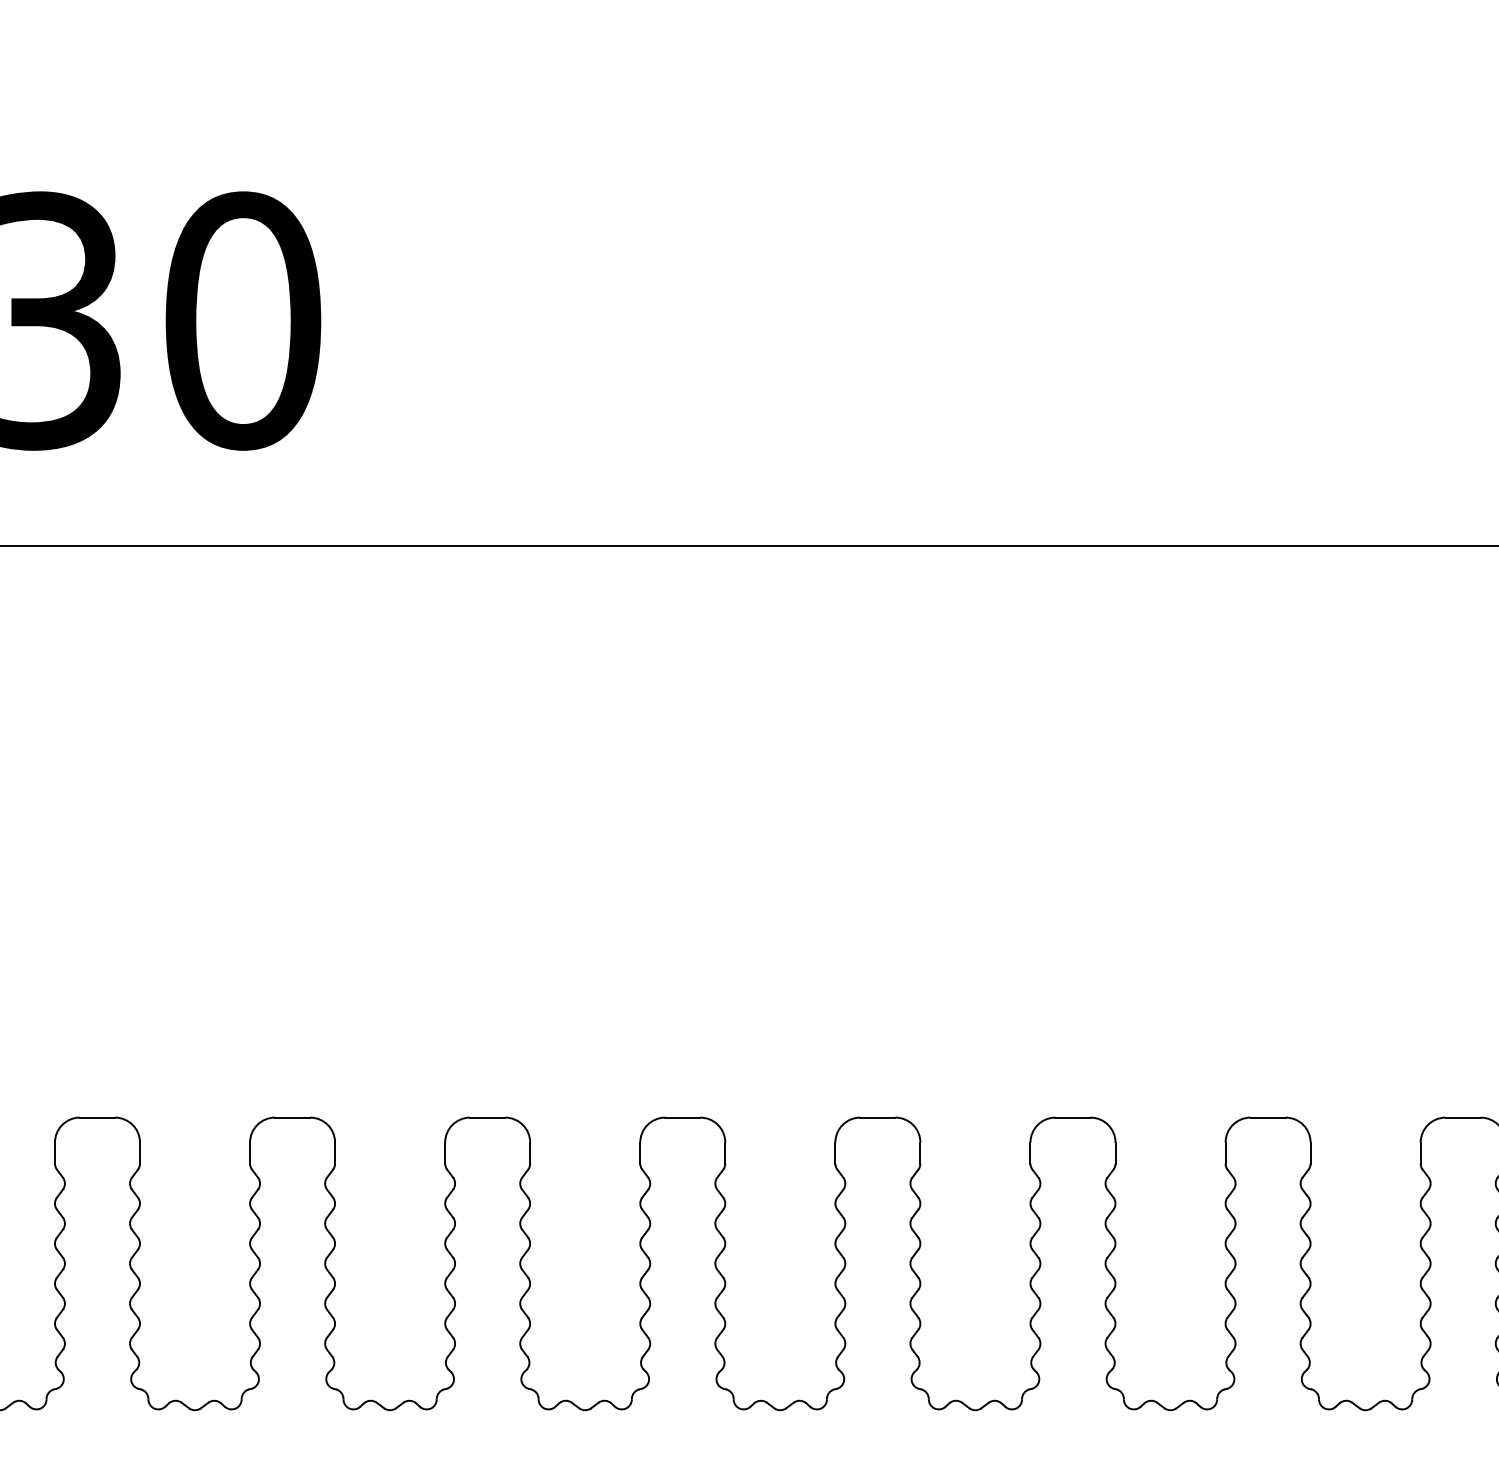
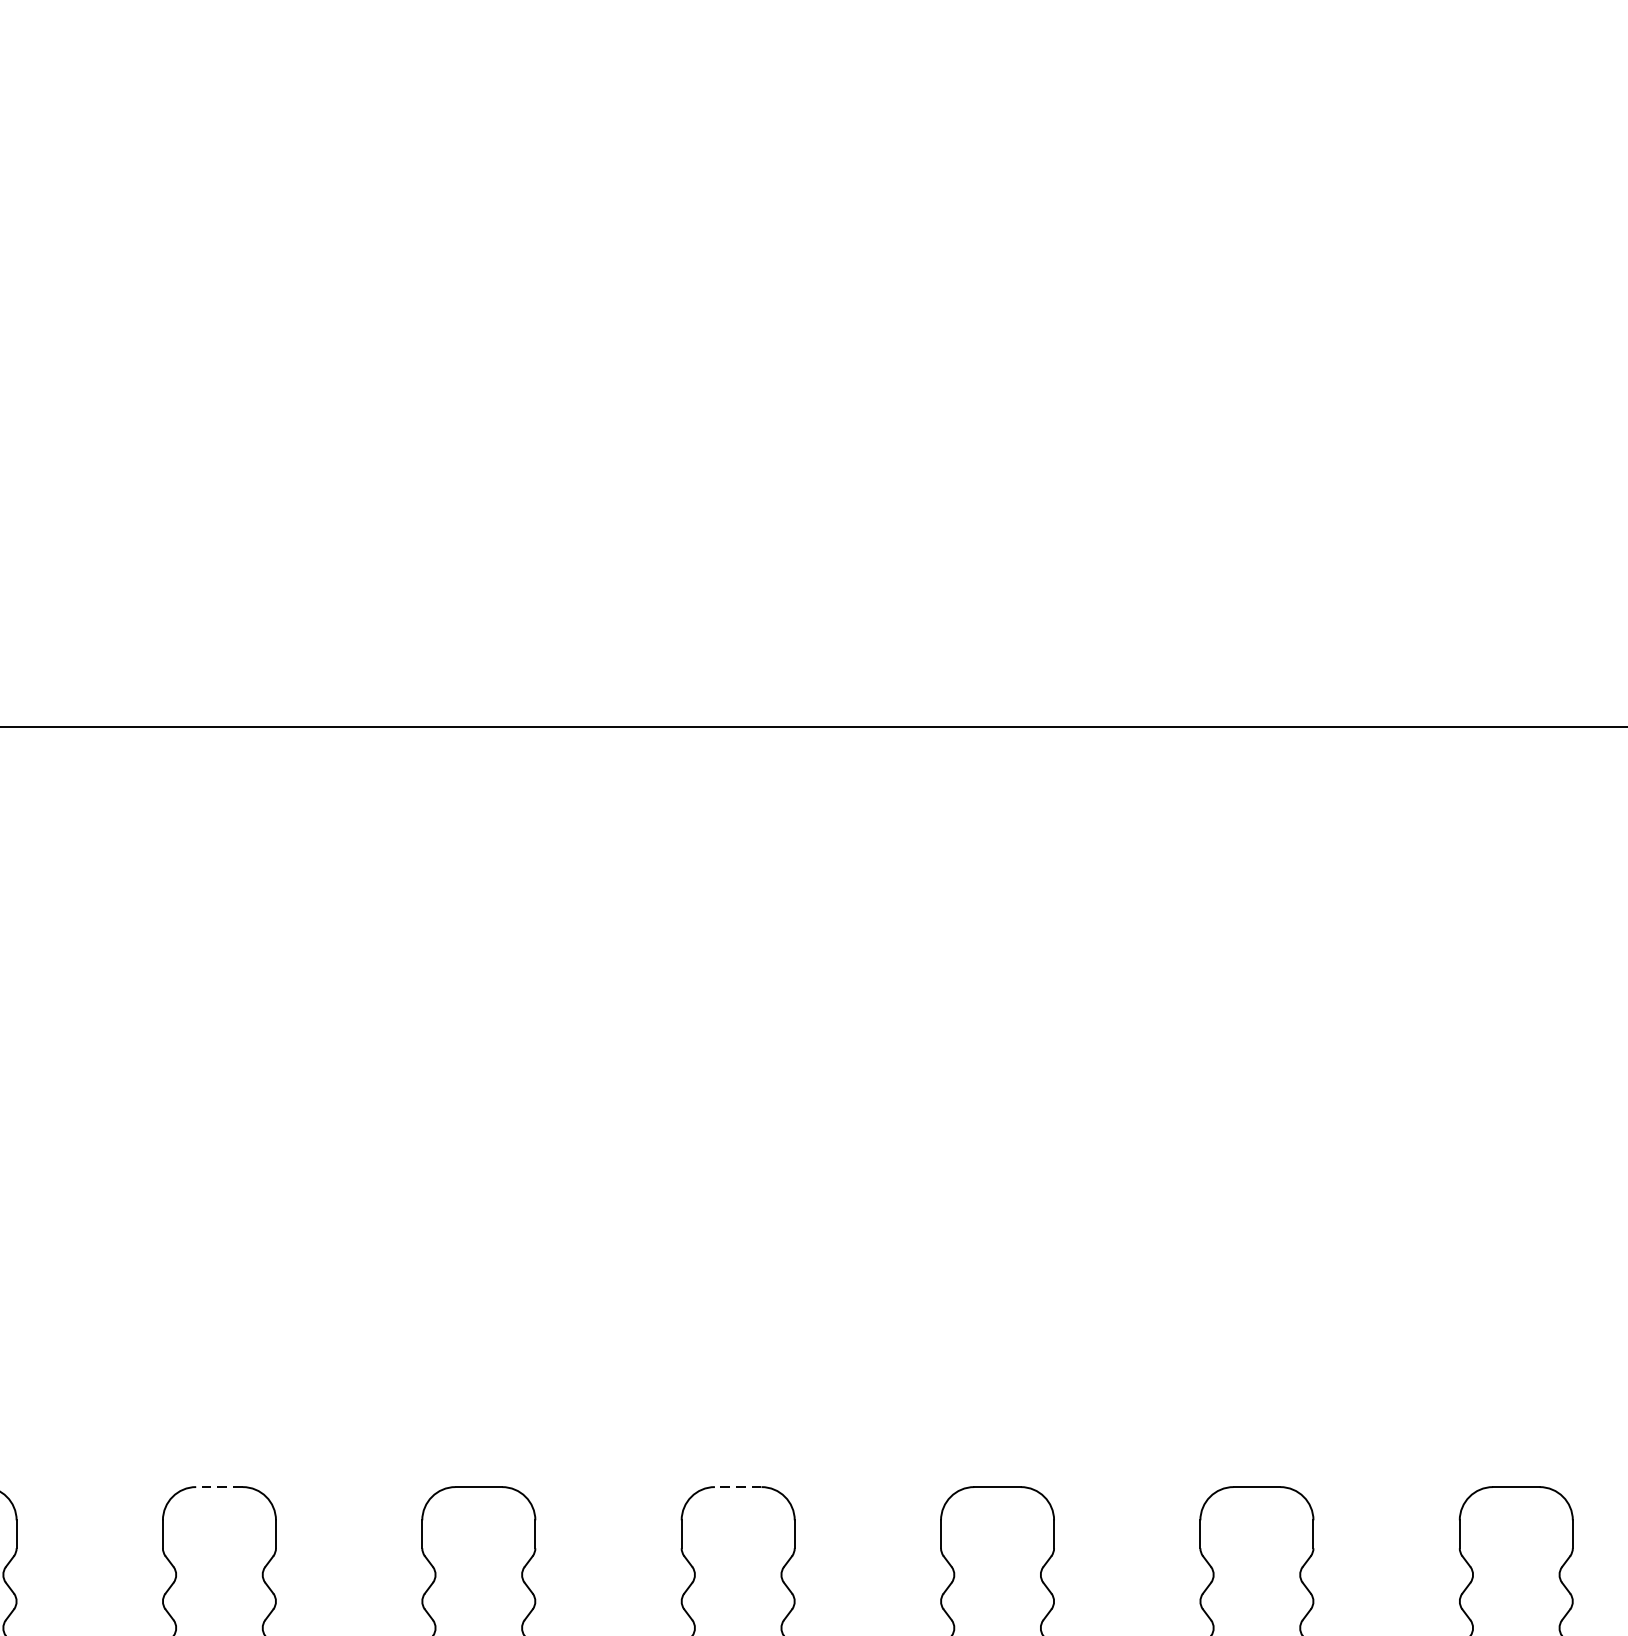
line: (487, 1117) -> (219, 1486), solid -> dashed
line: (877, 1117) -> (737, 1486), solid -> dashed

